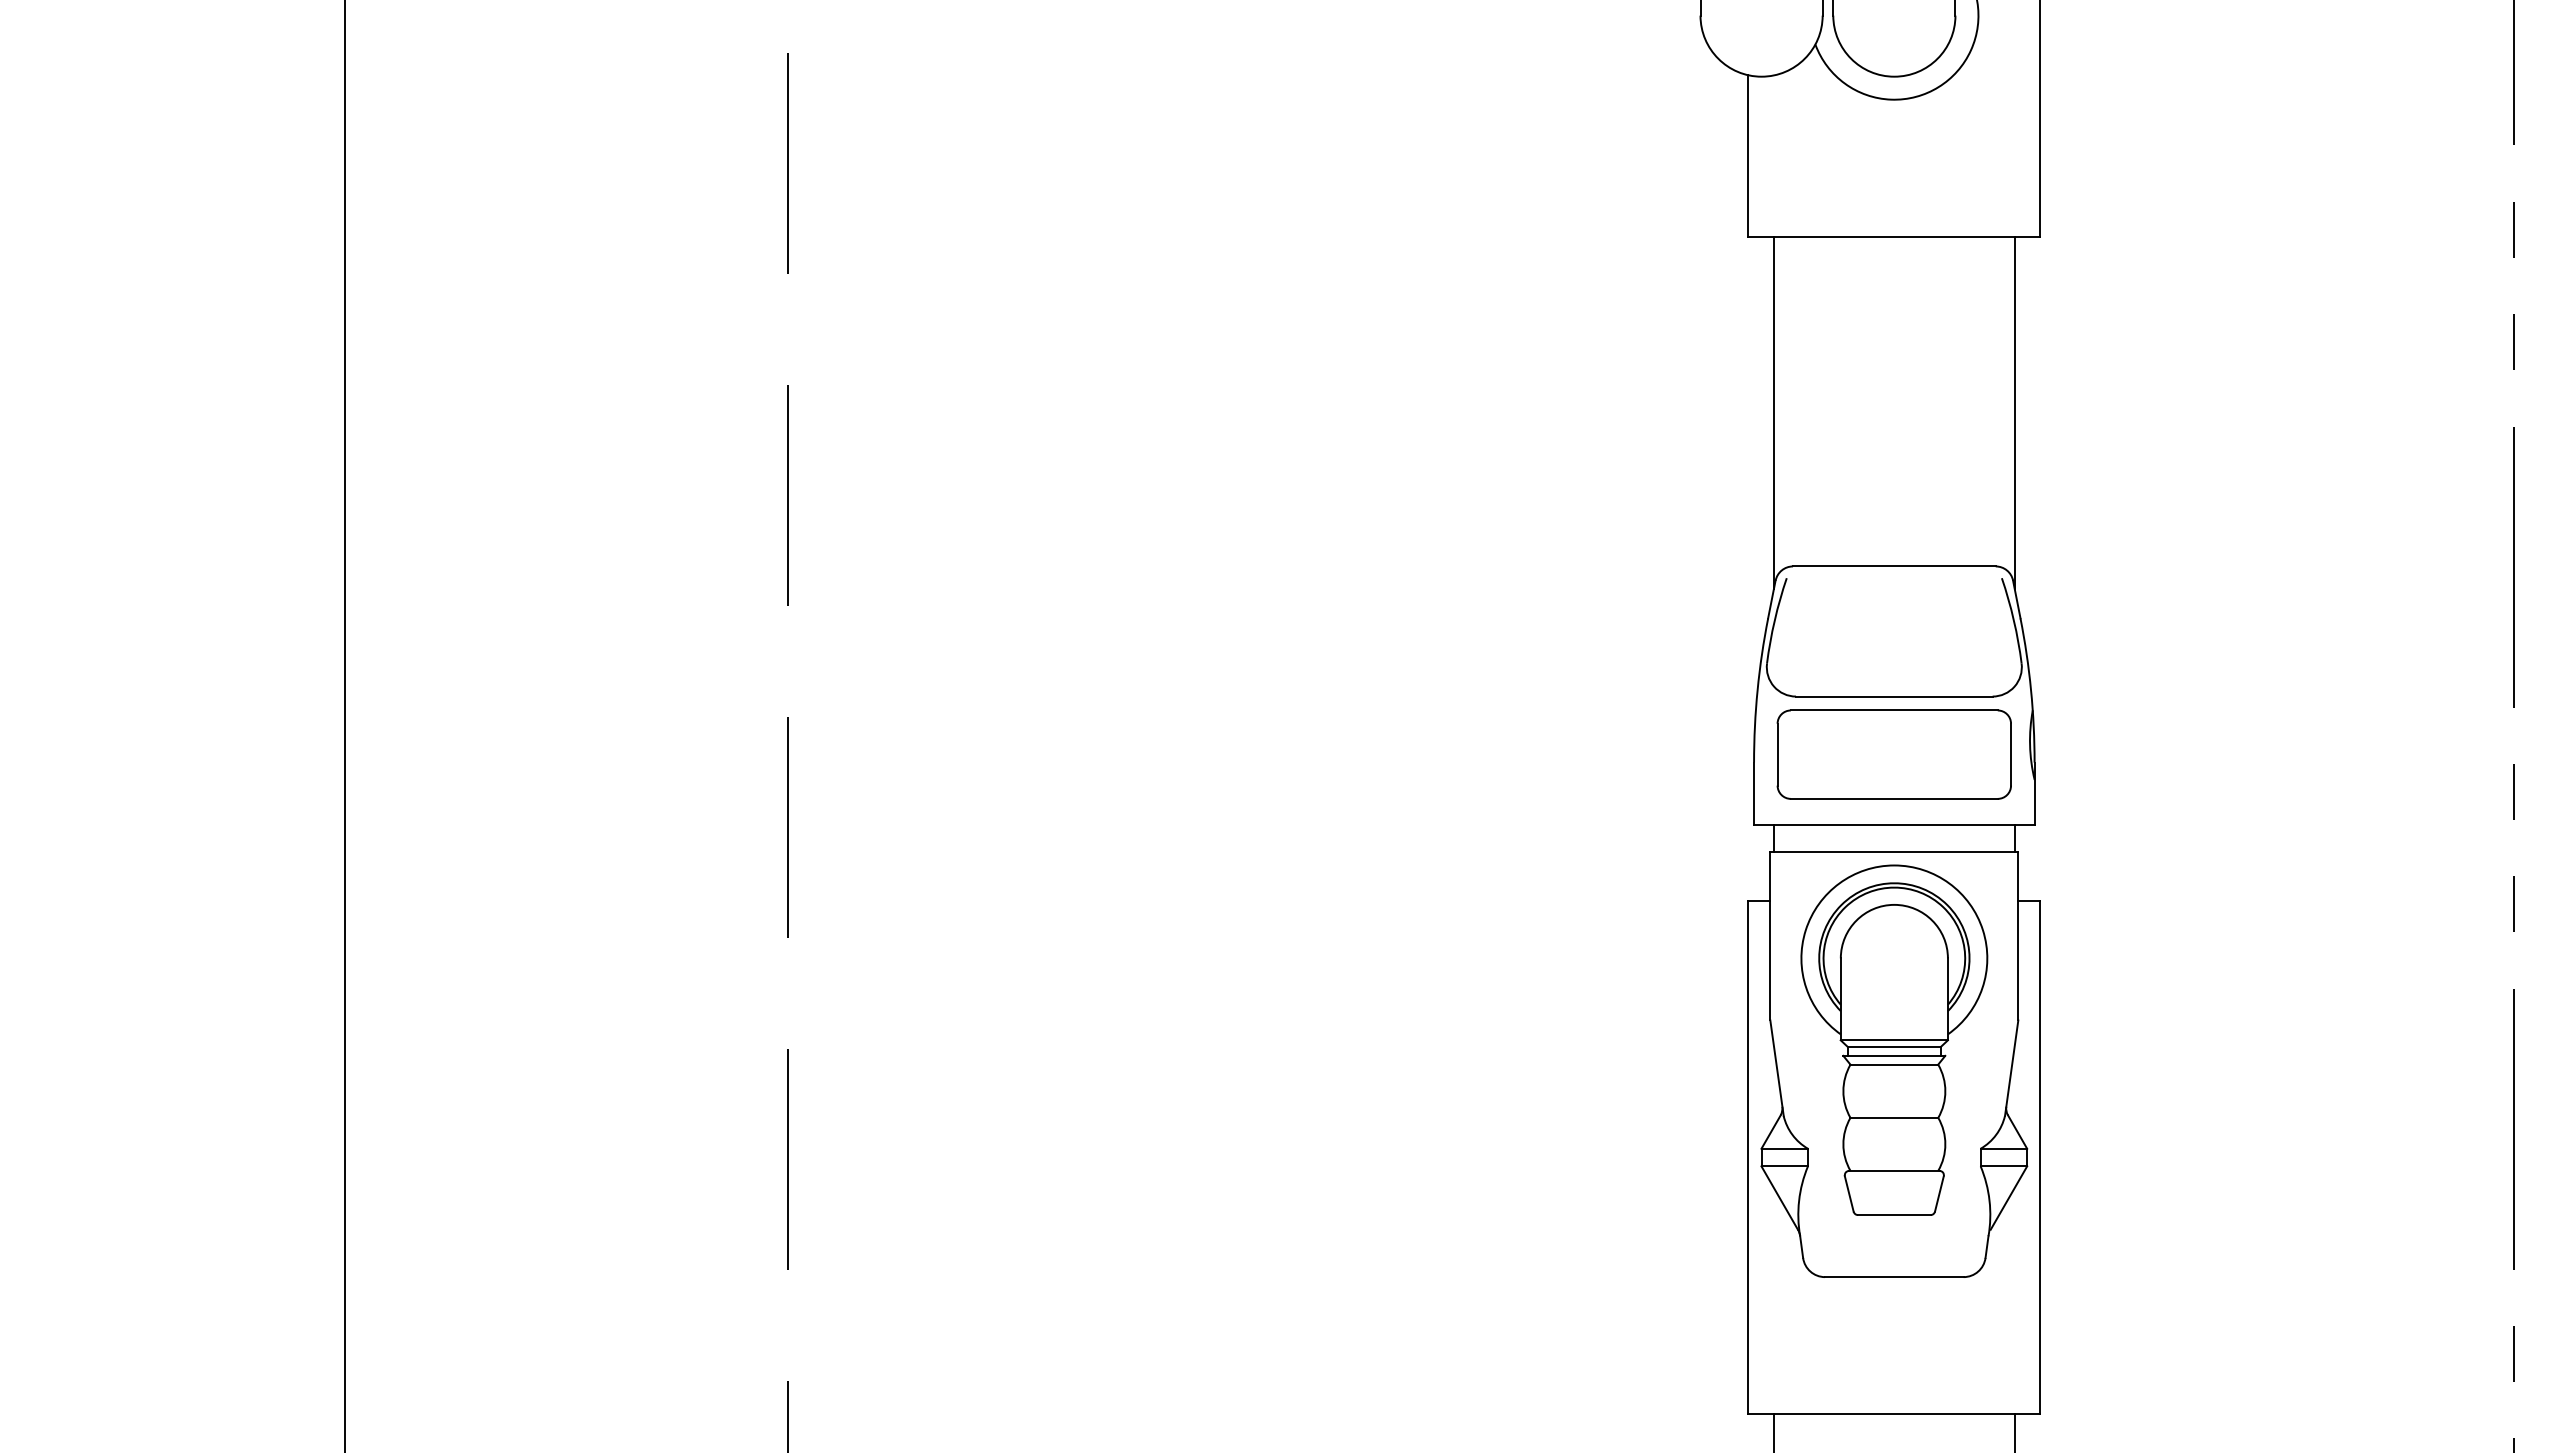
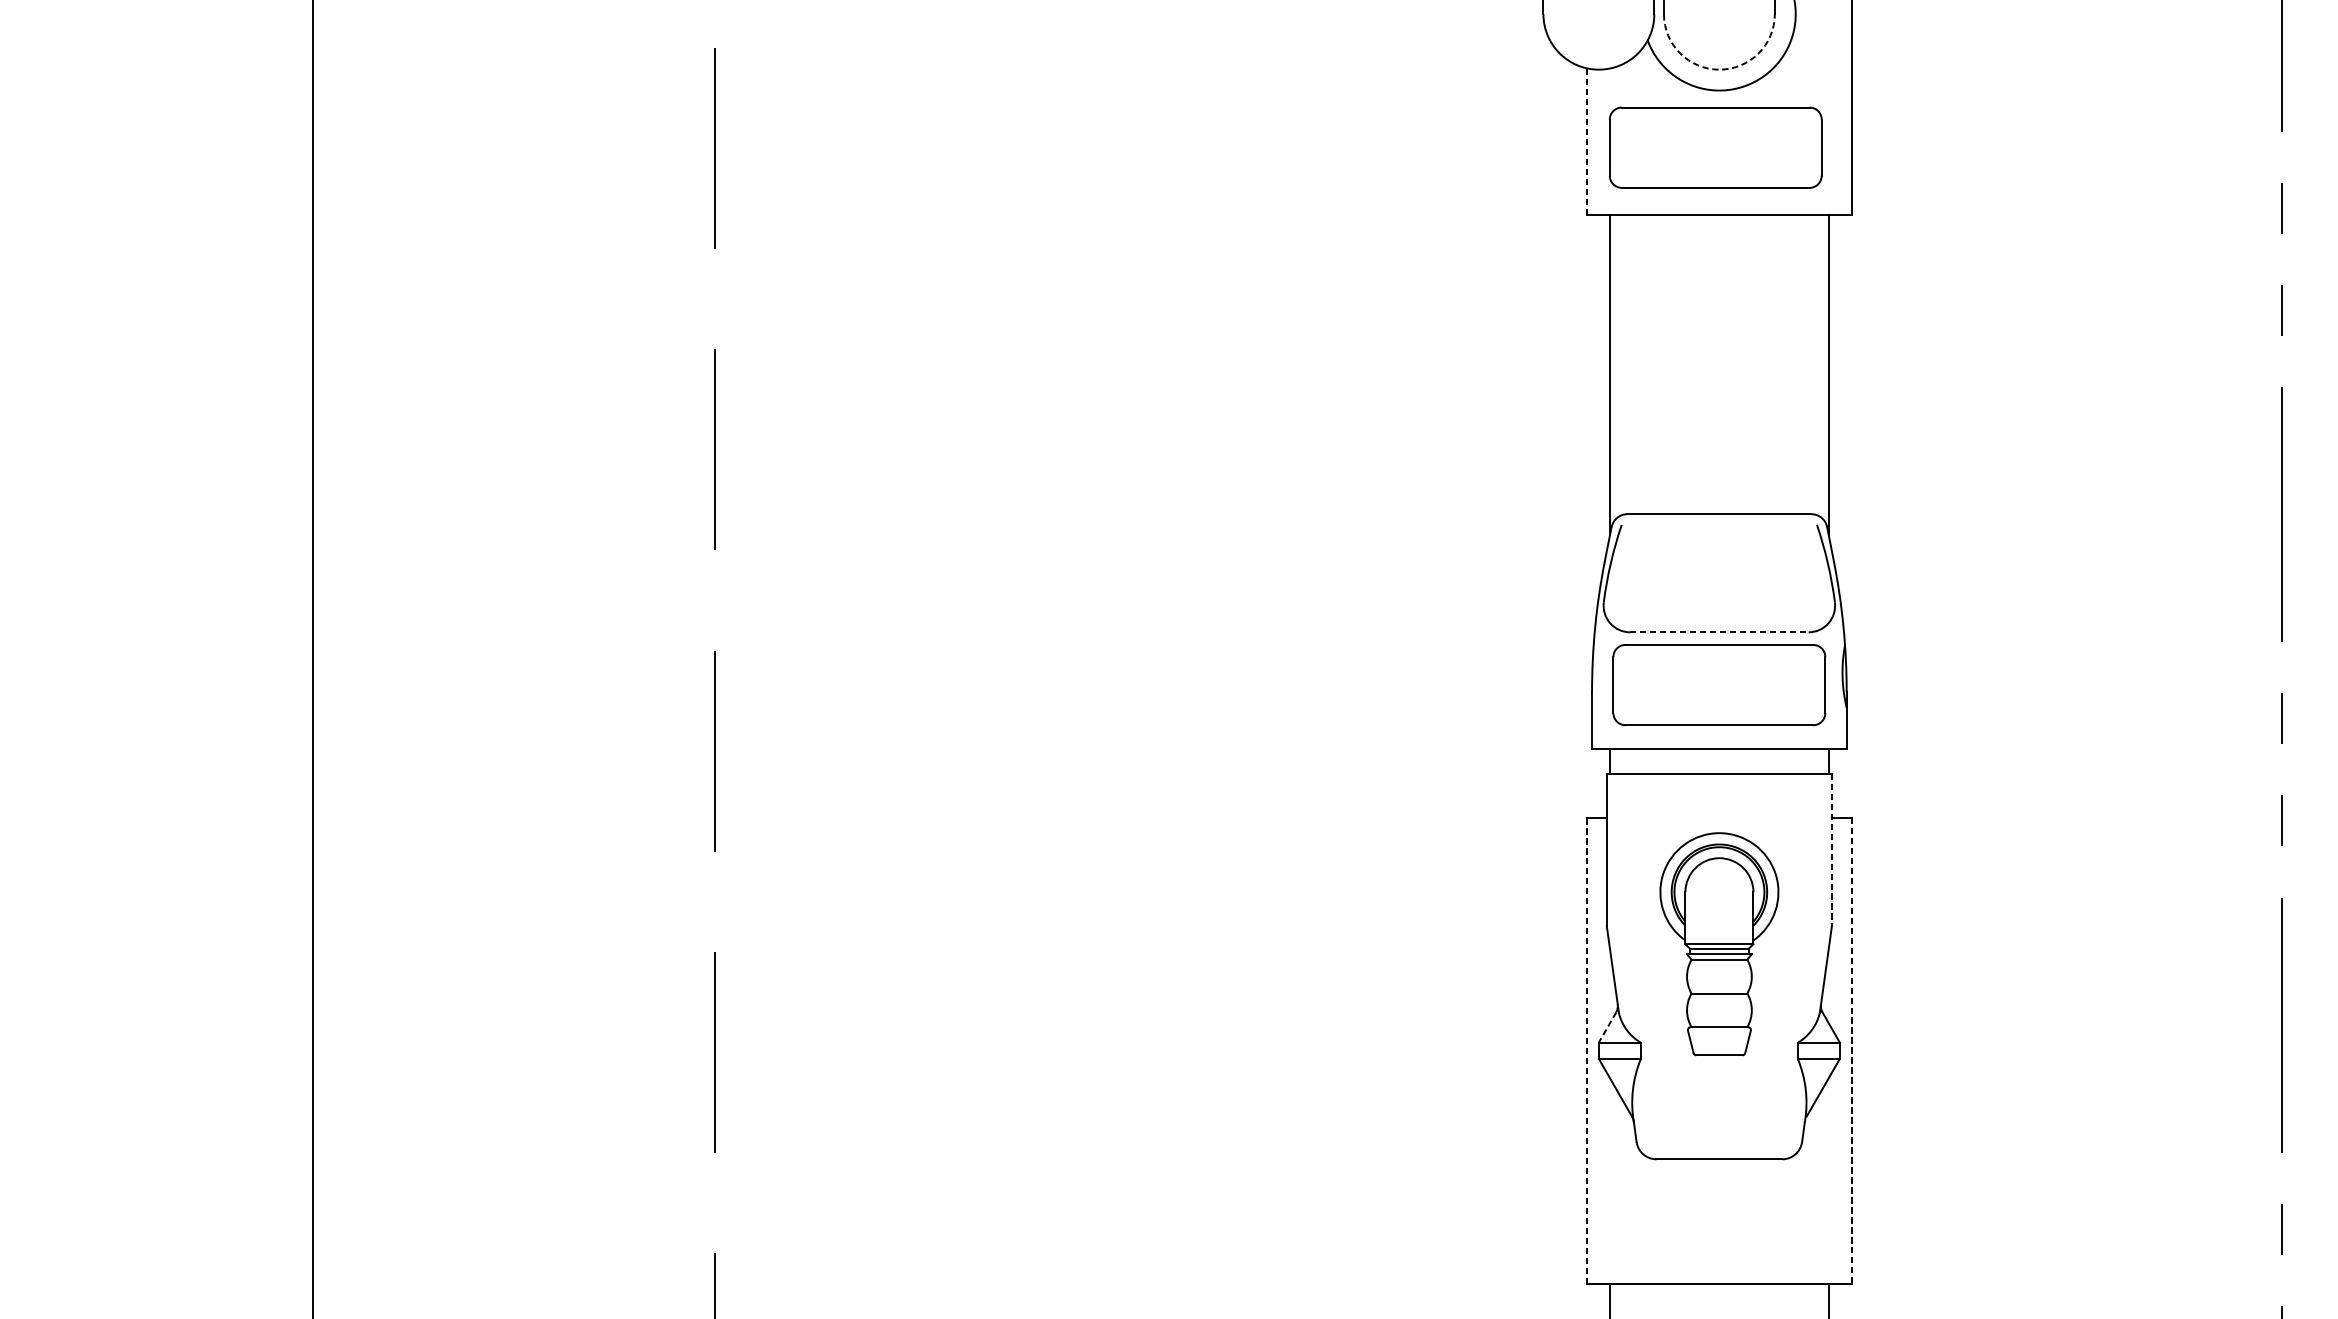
arc: (1894, 76) -> (1719, 69), solid -> dashed
line: (1748, 156) -> (1586, 142), solid -> dashed
part: (1889, 162) -> (1714, 147), added
line: (1894, 696) -> (1719, 632), solid -> dashed
line: (2018, 936) -> (1832, 850), solid -> dashed
part: (1894, 1039) -> (1719, 943), size x0.7
line: (1770, 1132) -> (1606, 1028), solid -> dashed
line: (1748, 1157) -> (1586, 1050), solid -> dashed
line: (2040, 1157) -> (1852, 1050), solid -> dashed

